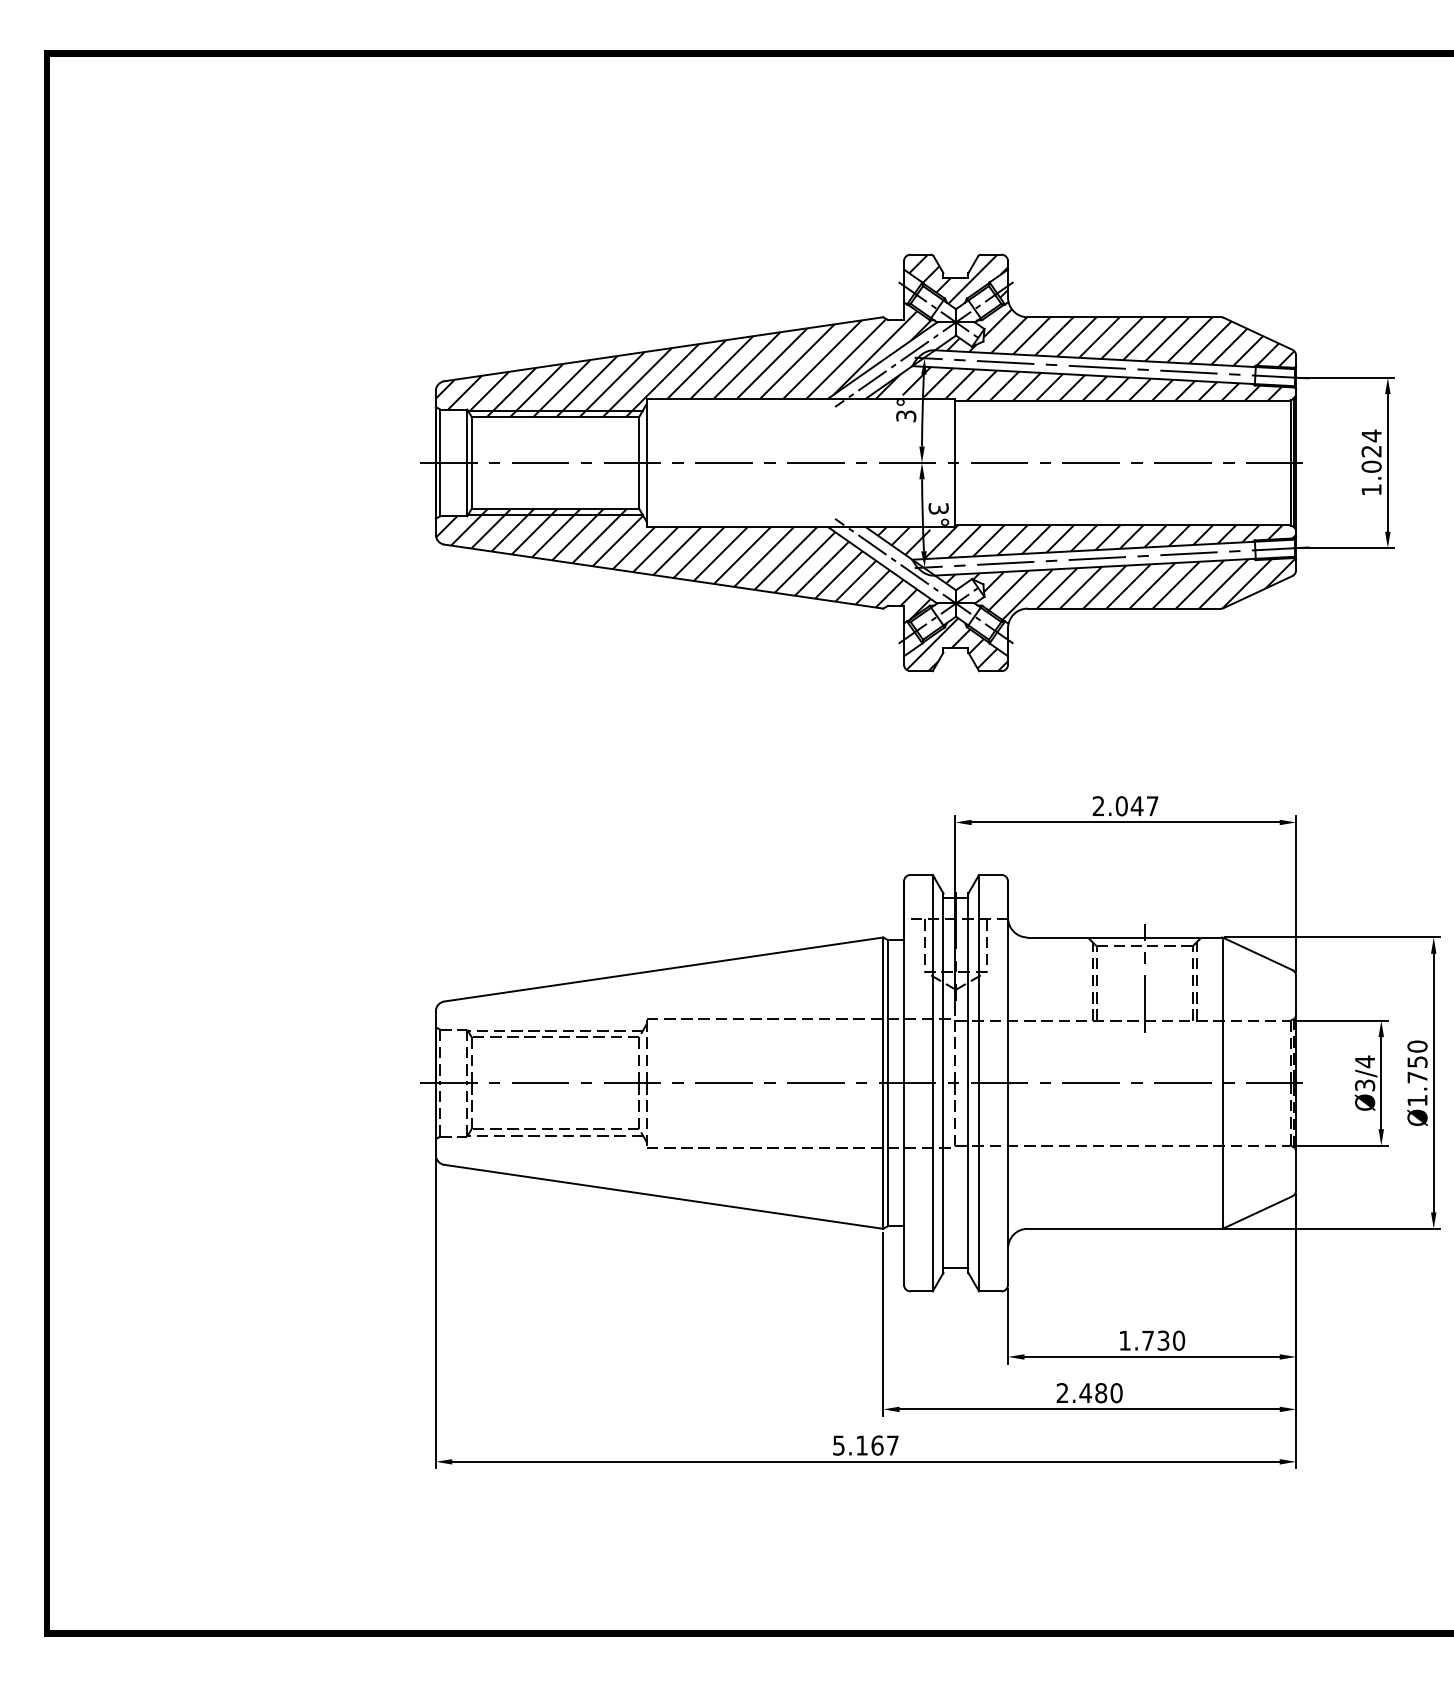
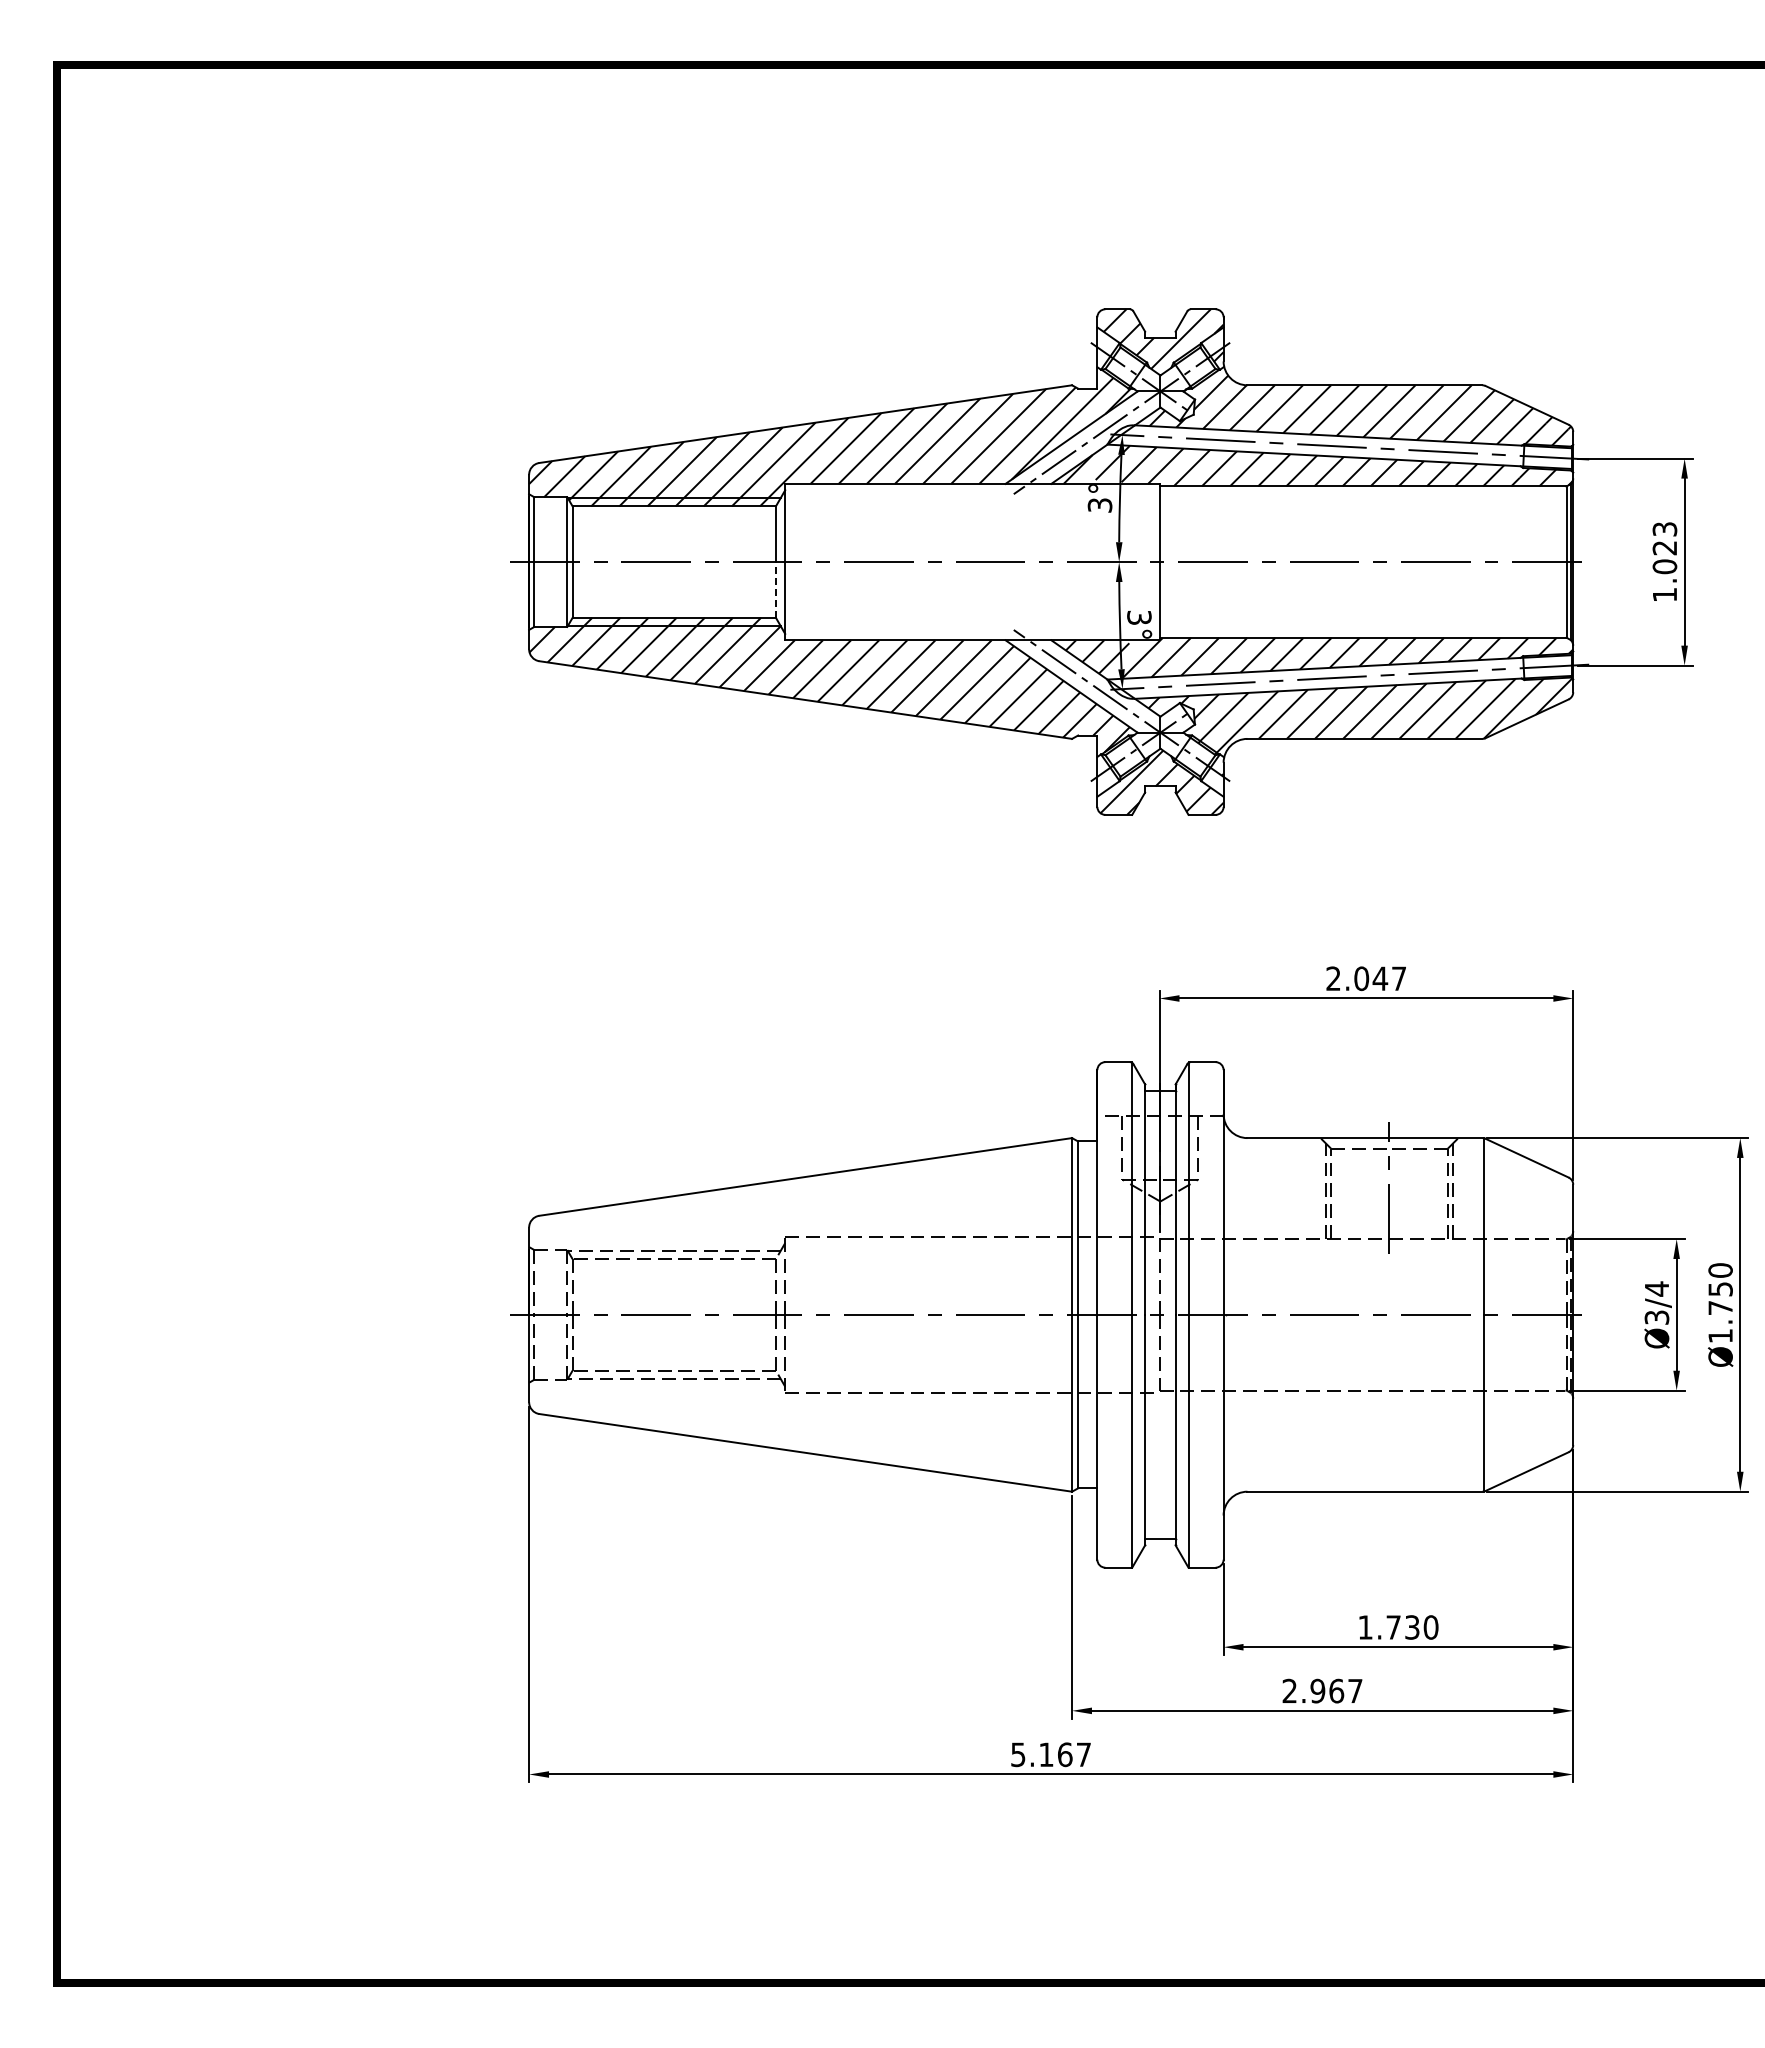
text: (1371, 436) -> (1664, 529), 1.024 -> 1.023
line: (638, 485) -> (775, 589), solid -> dashed
text: (1101, 1392) -> (1336, 1690), 2.480 -> 2.967

